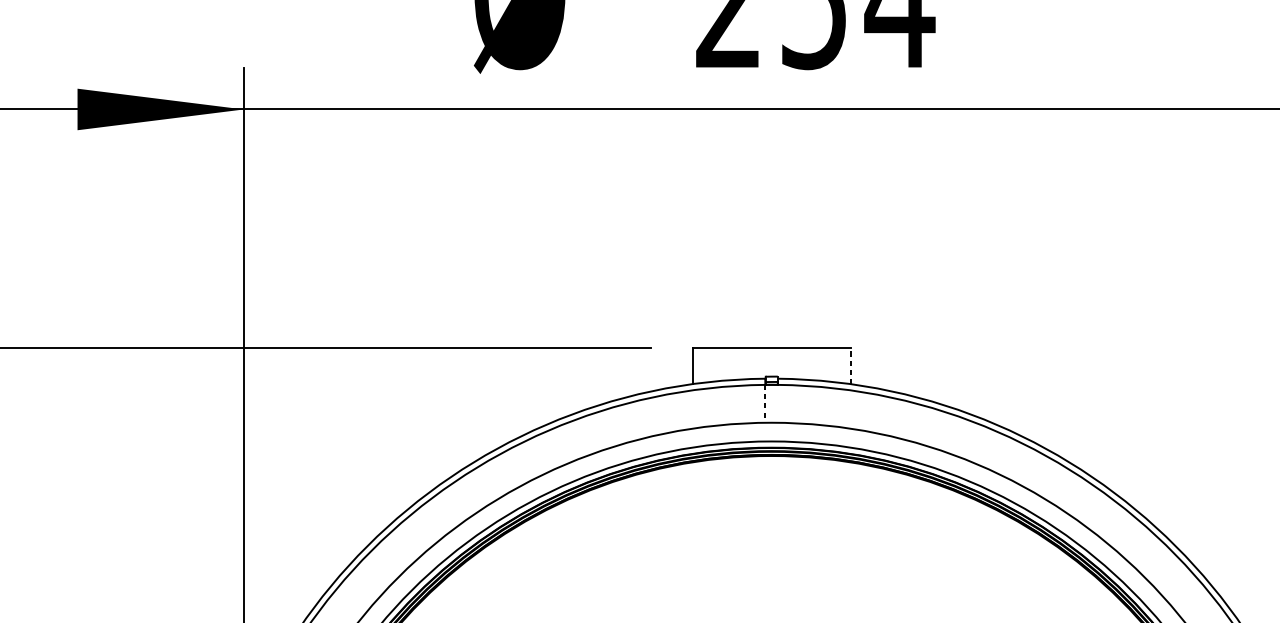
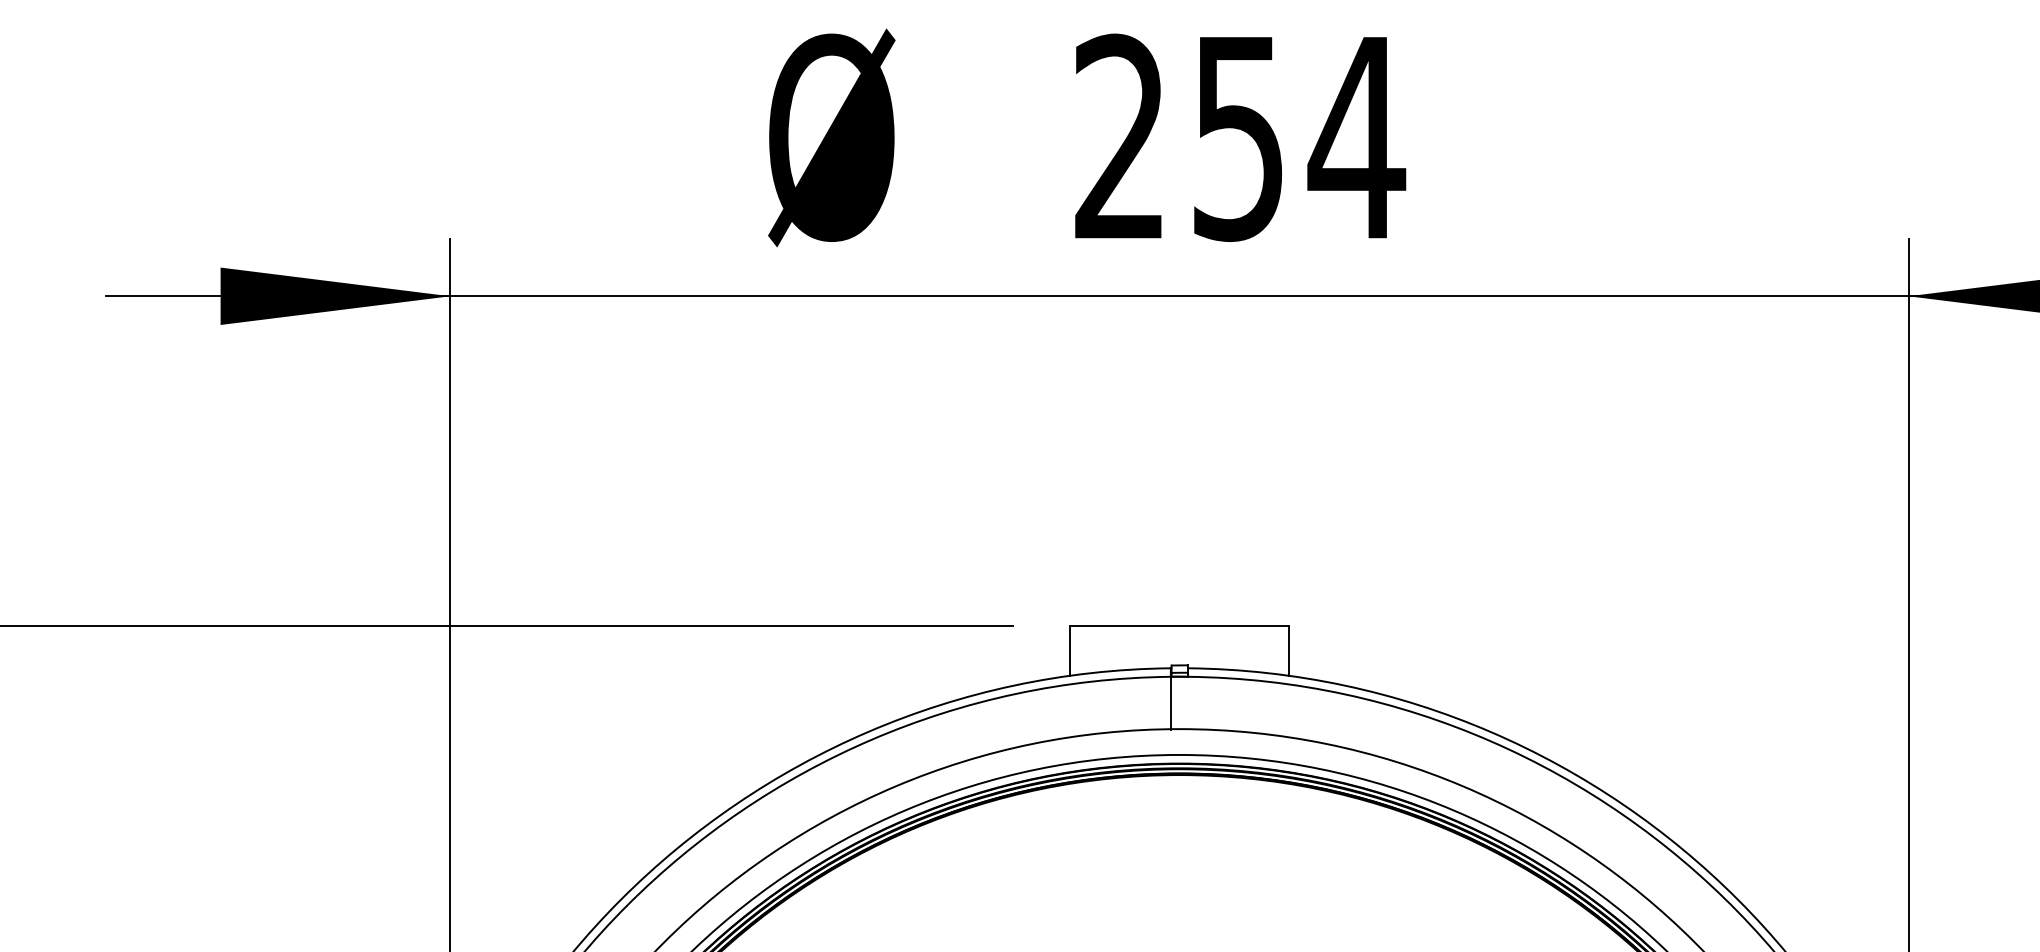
line: (850, 365) -> (1288, 650), dashed -> solid
line: (765, 404) -> (1170, 703), dashed -> solid

